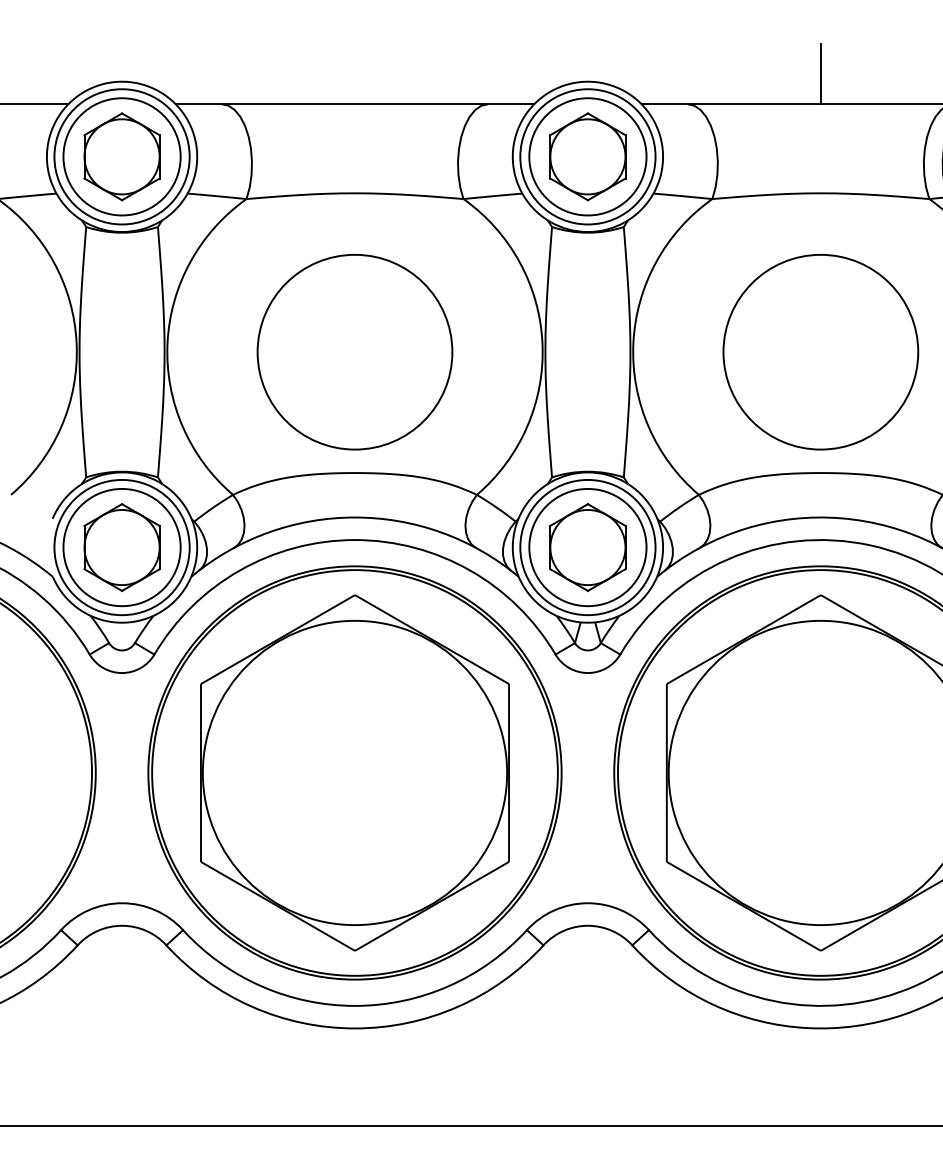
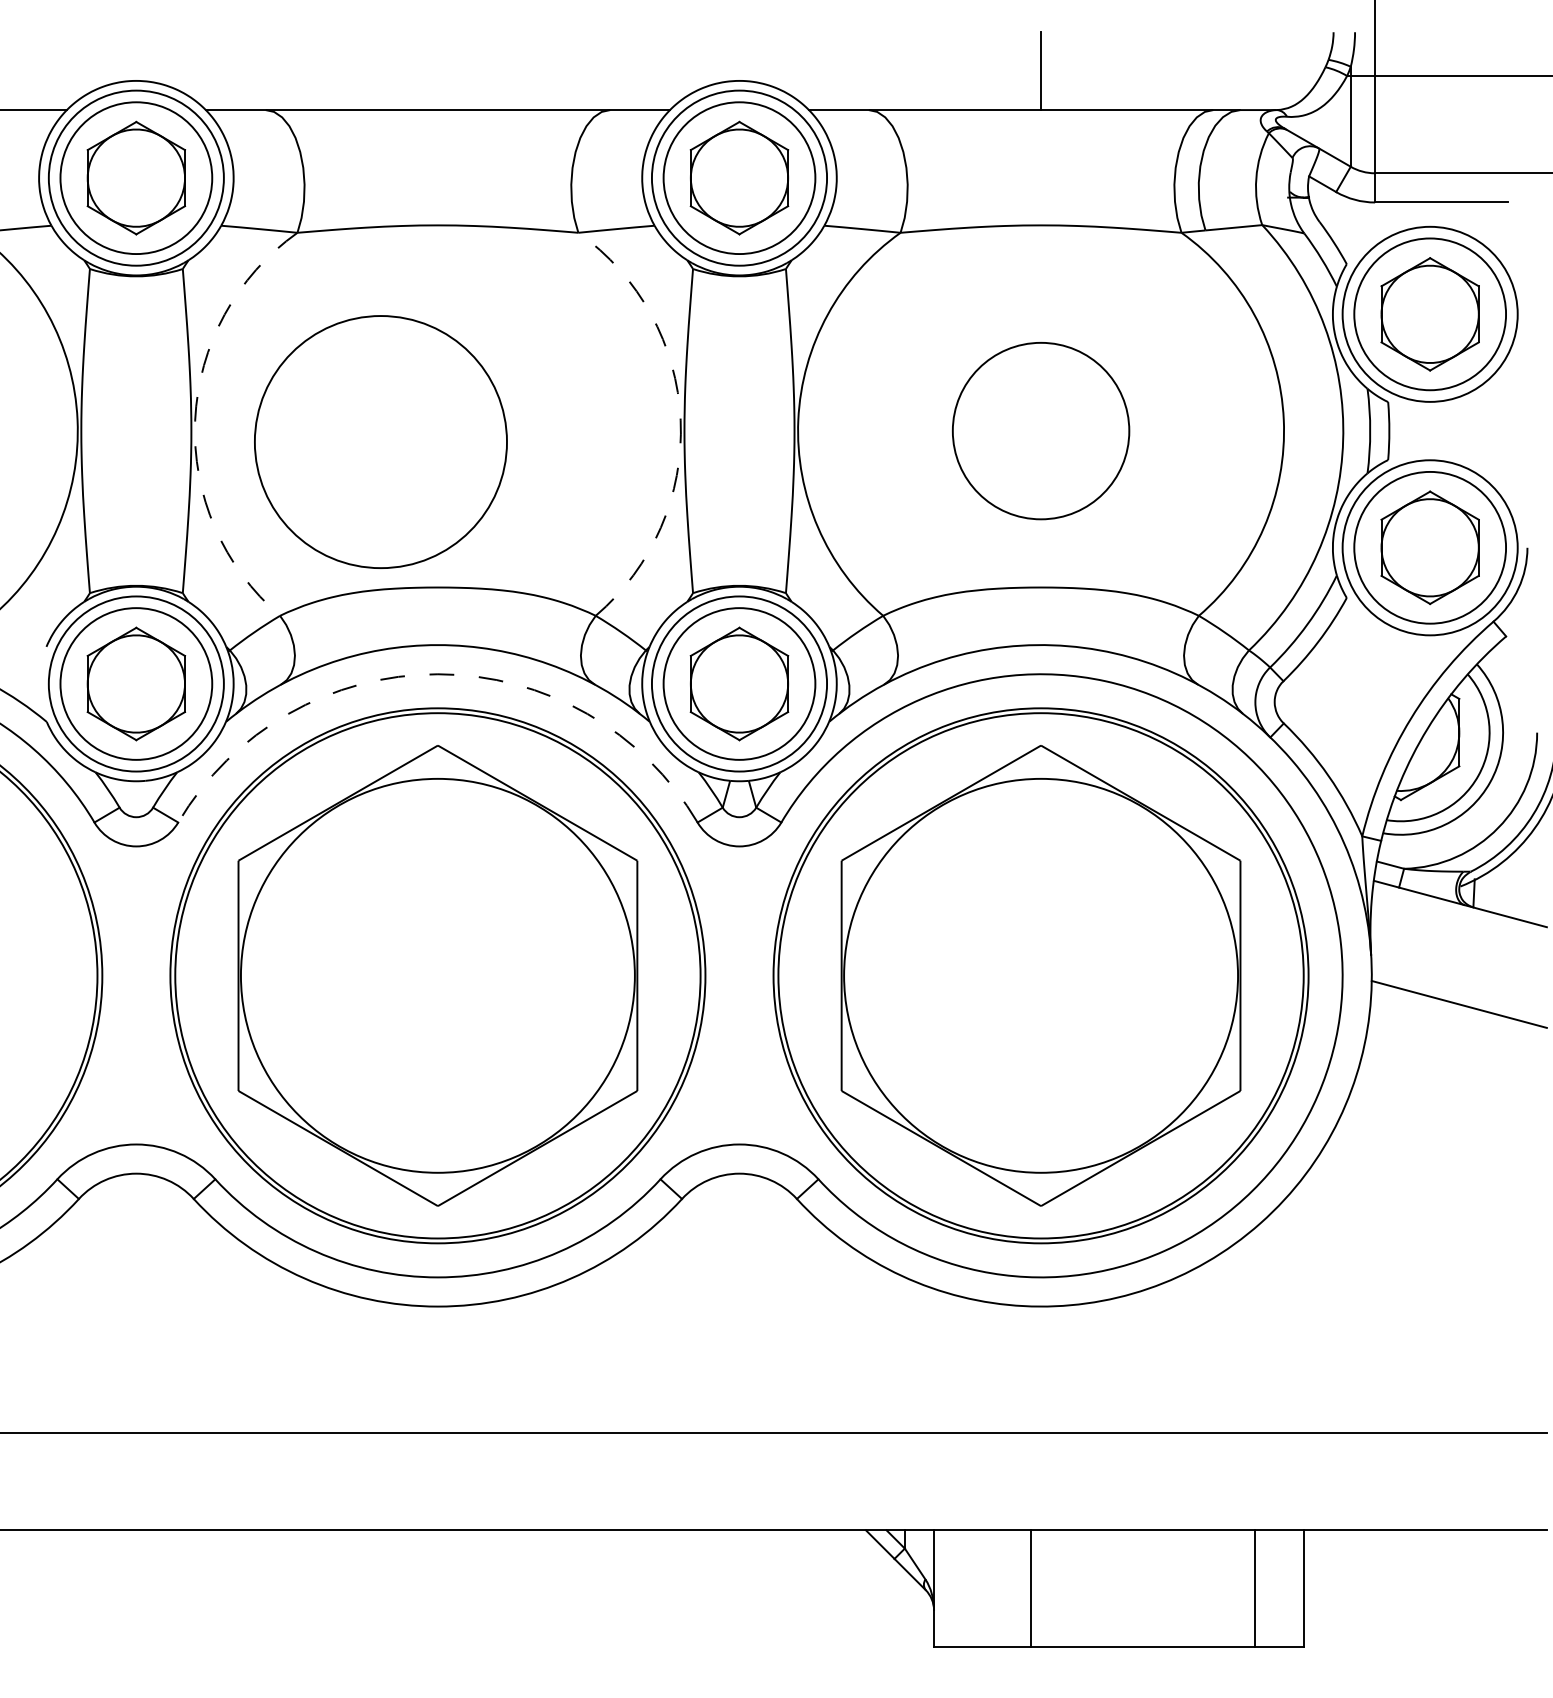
arc: (167, 344) -> (195, 420), solid -> dashed
arc: (542, 344) -> (680, 420), solid -> dashed
circle: (354, 351) -> (380, 441), moved
circle: (821, 352) -> (1041, 431), size x0.7
arc: (354, 540) -> (437, 674), solid -> dashed

